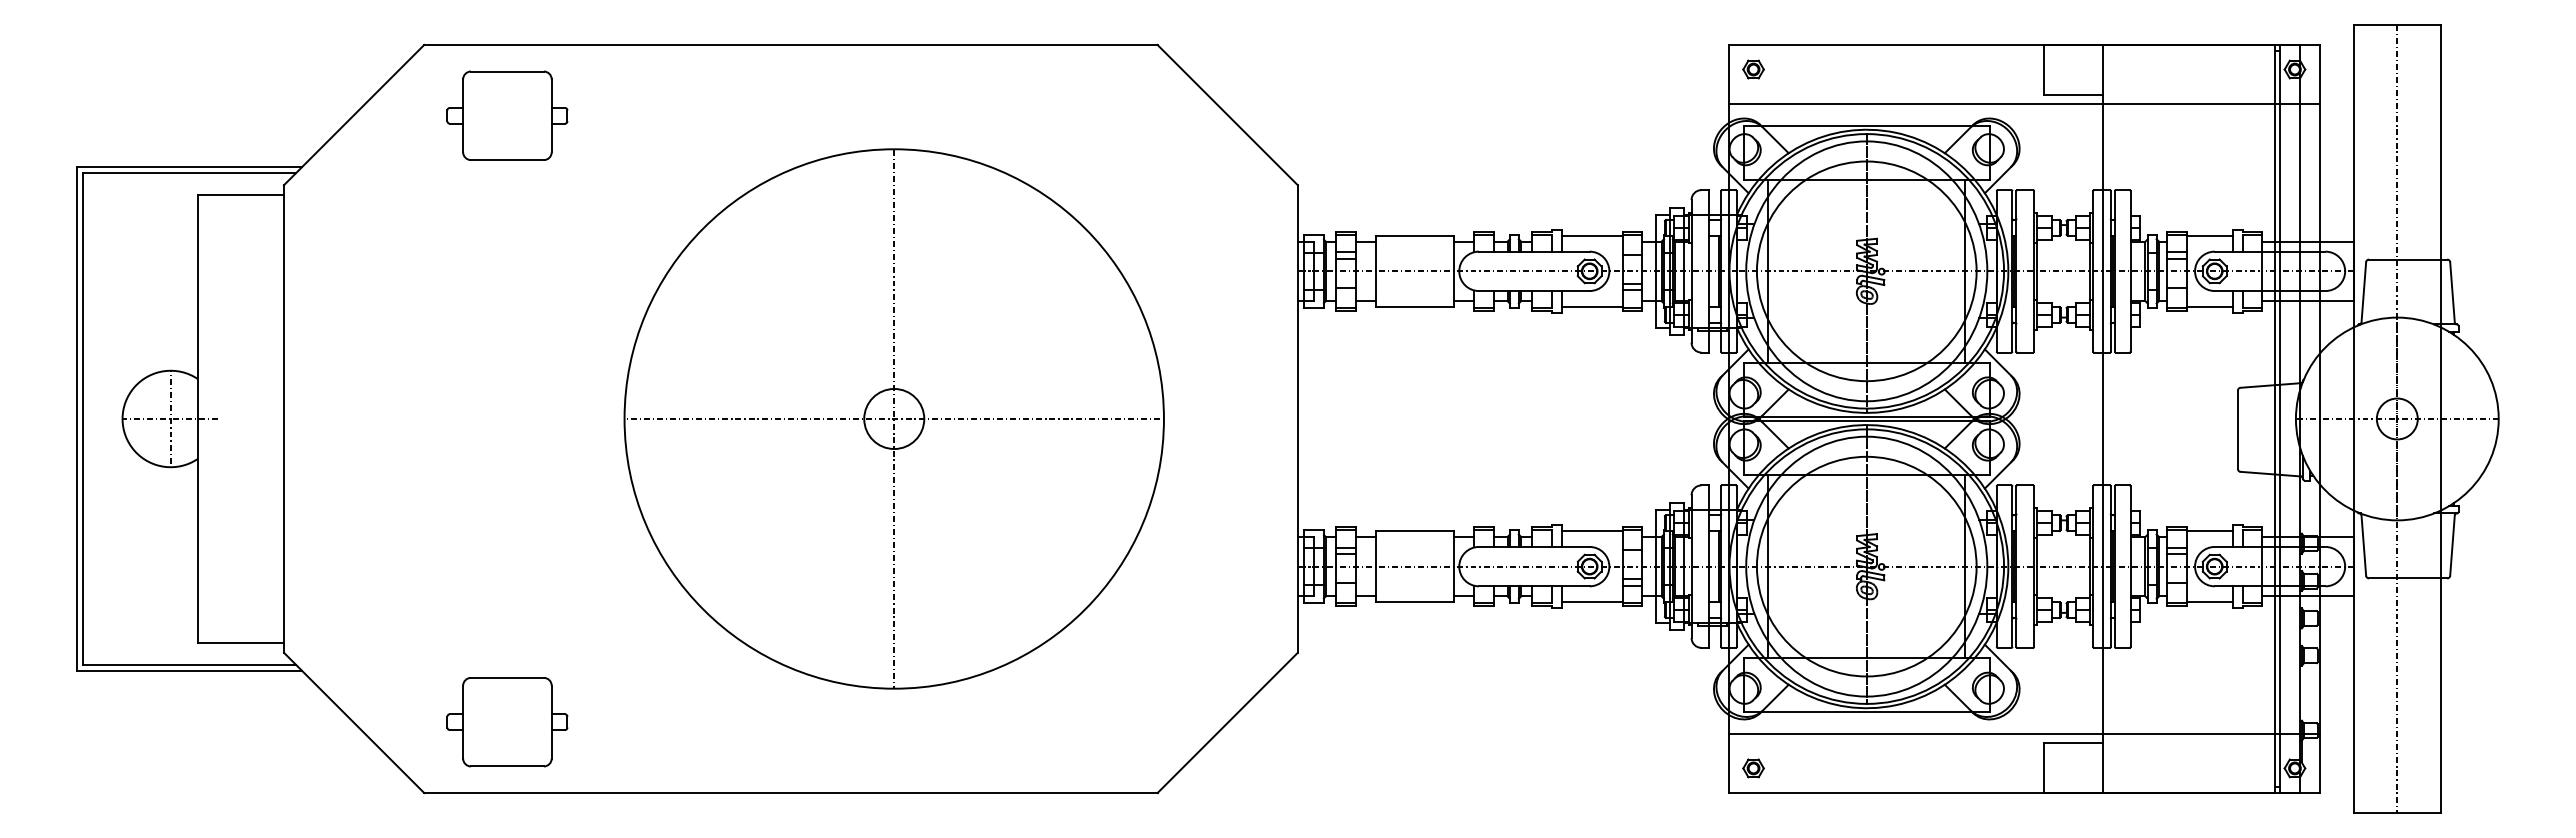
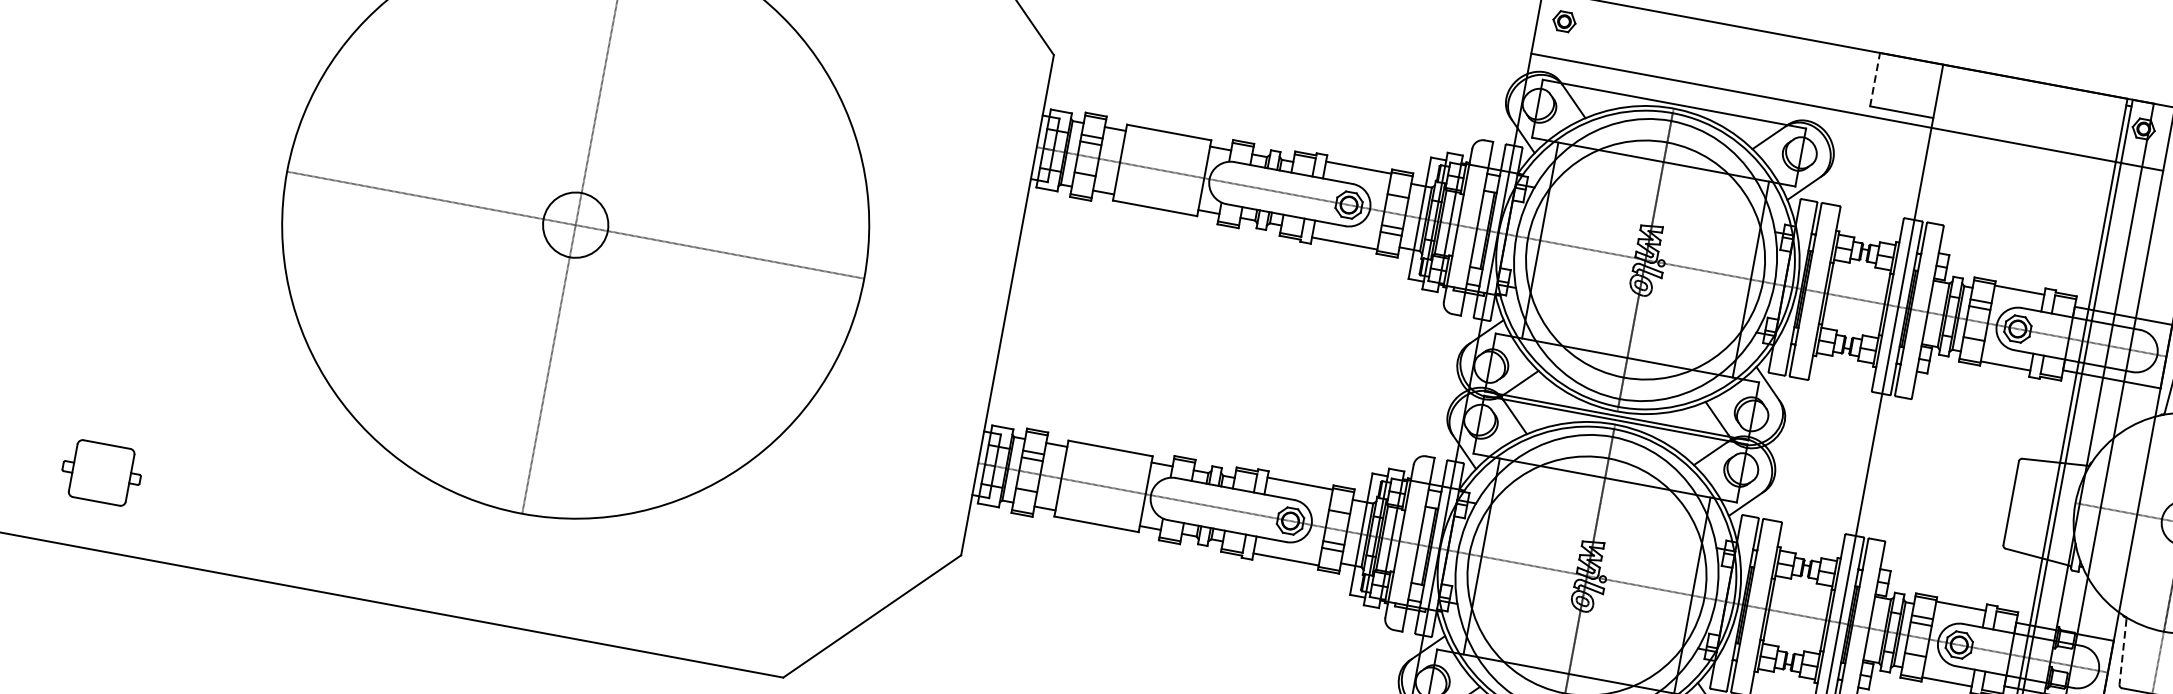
line: (2043, 69) -> (1874, 79), solid -> dashed
line: (2363, 545) -> (2122, 651), solid -> dashed
part: (507, 722) -> (101, 473), size x0.6

